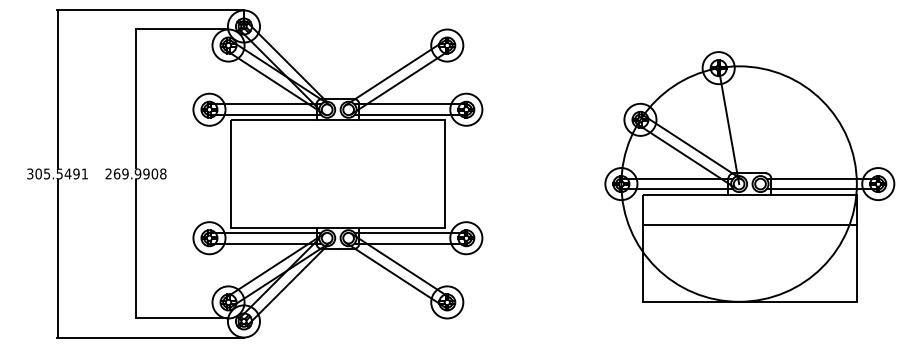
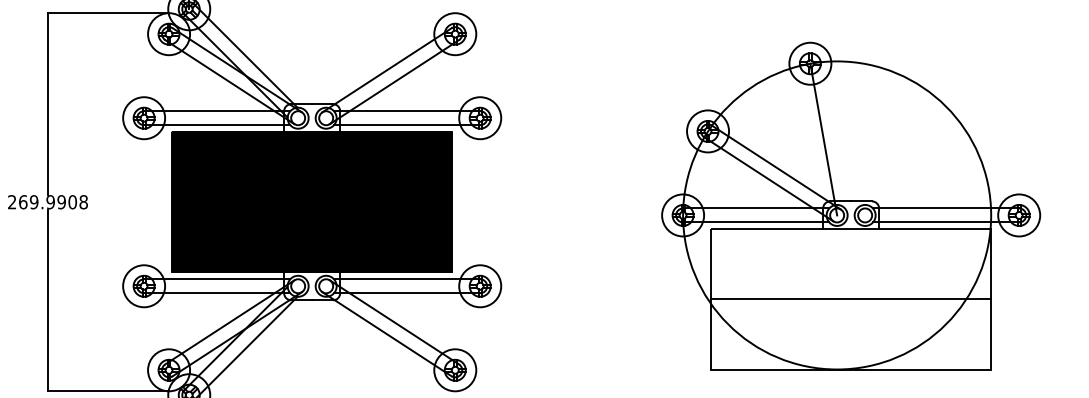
hatch: (337, 173) -> (311, 201), added
line: (749, 225) -> (850, 299), moved

